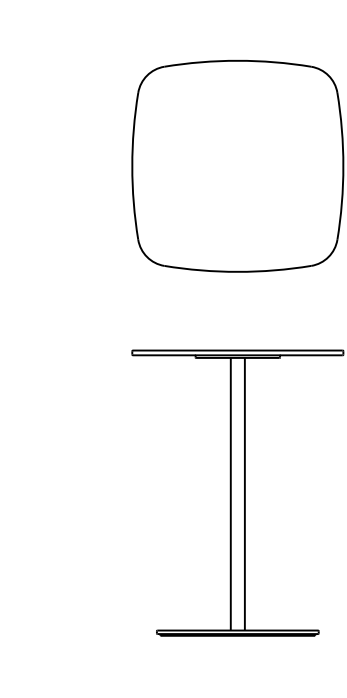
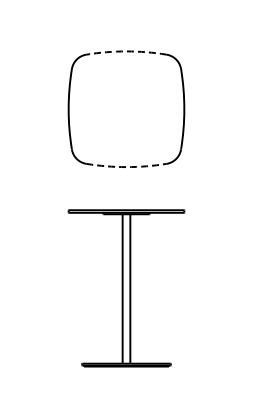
arc: (237, 60) -> (126, 51), solid -> dashed
arc: (237, 272) -> (126, 167), solid -> dashed

